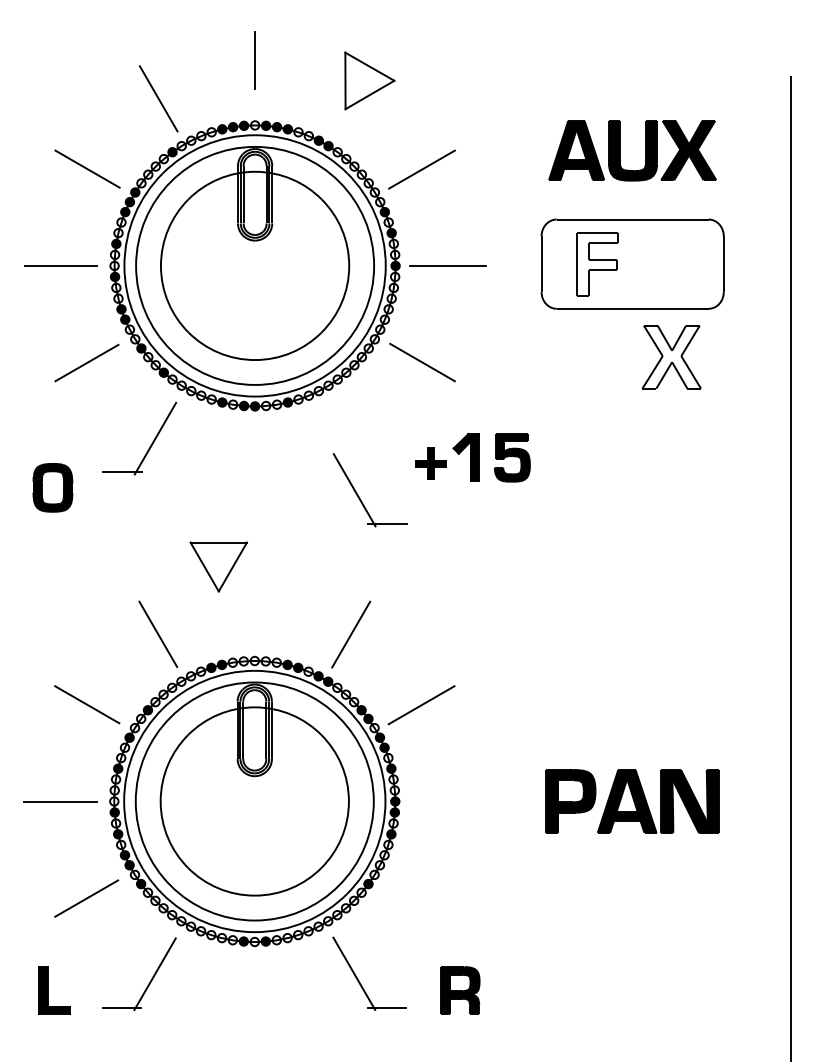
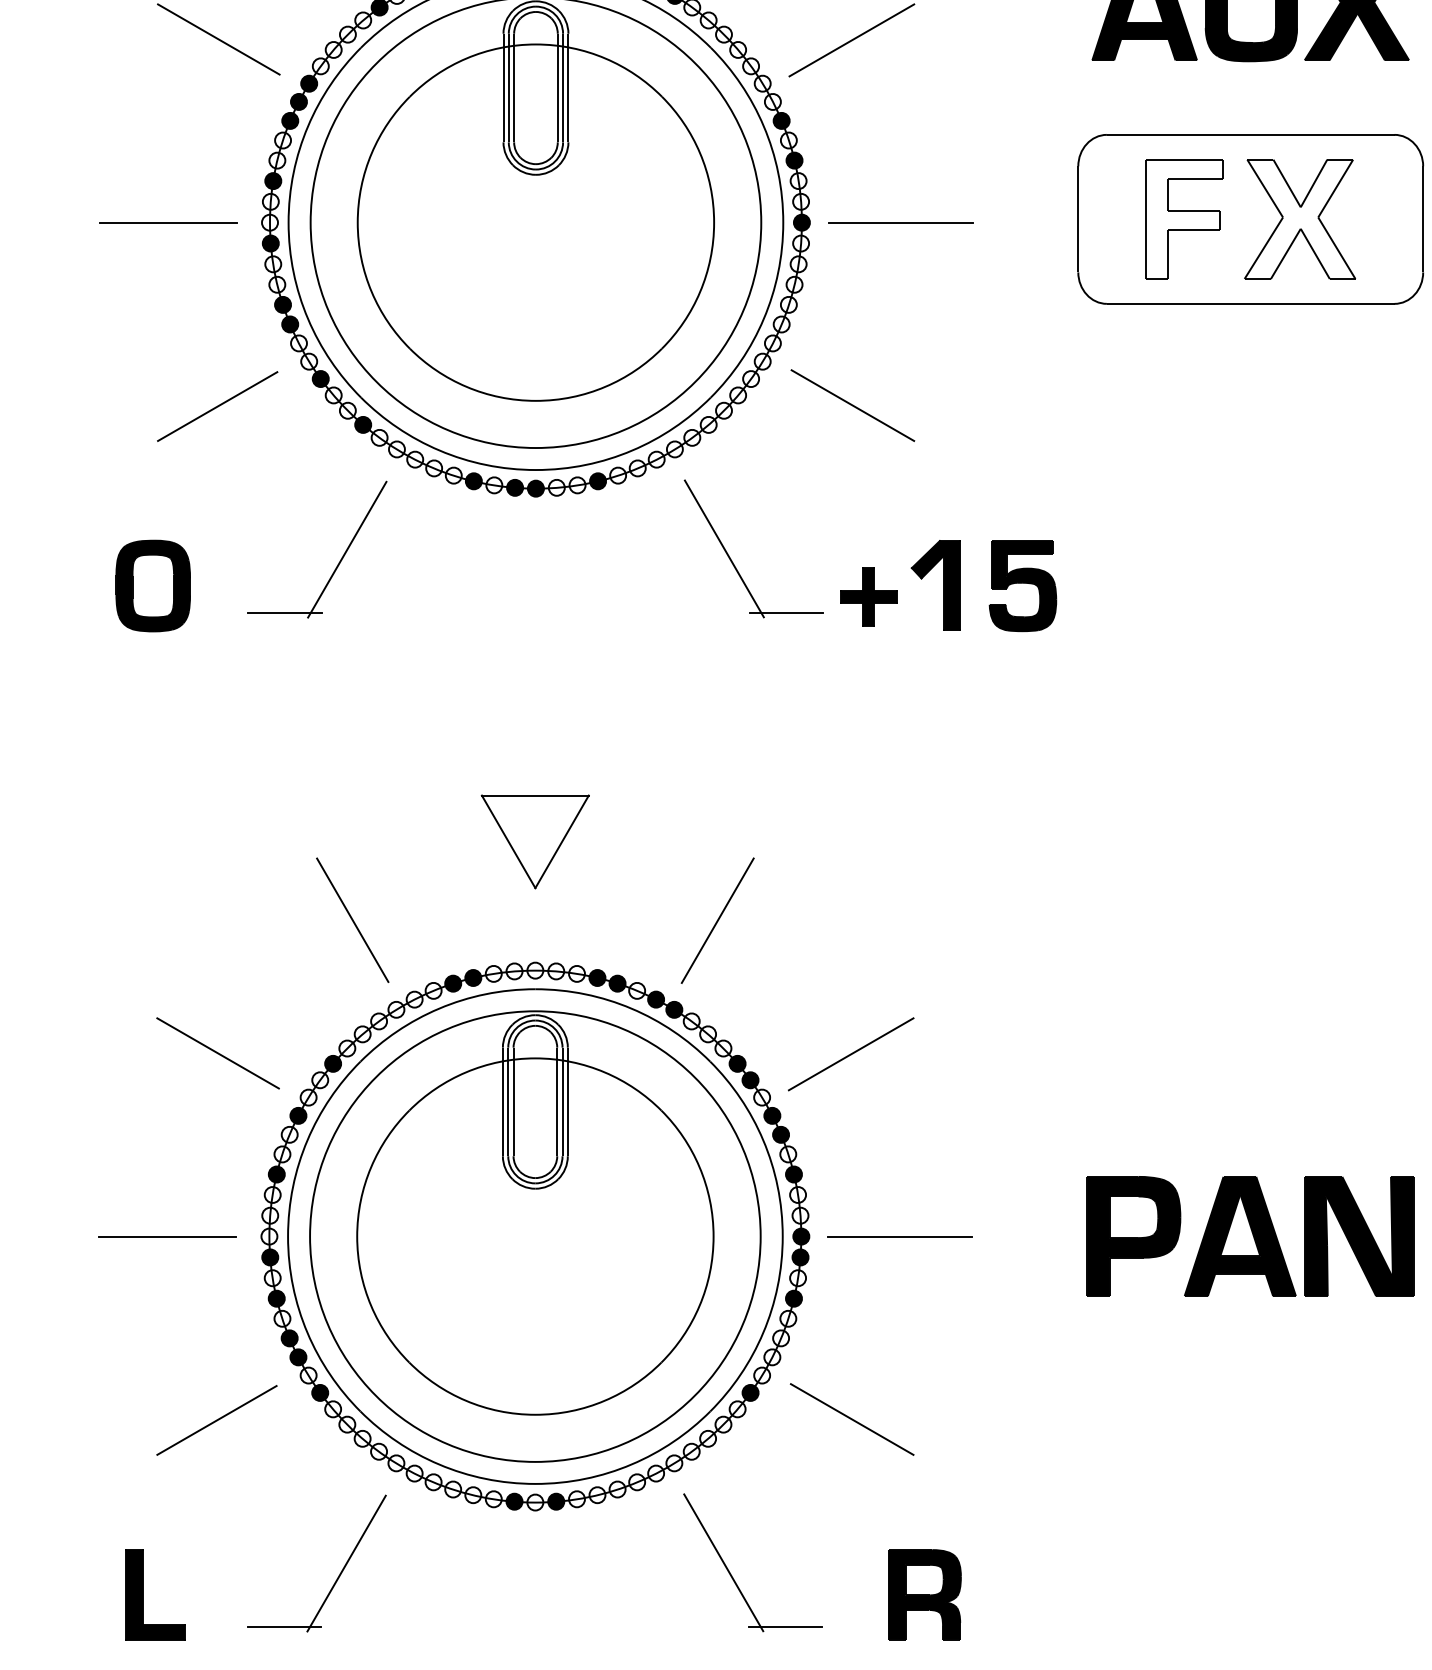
part: (671, 357) -> (1299, 219), moved
part: (52, 487) -> (152, 585), moved
part: (359, 496) -> (733, 560), moved
part: (218, 566) -> (534, 840), moved
line: (447, 801) -> (900, 1236), added
line: (421, 897) -> (850, 1418), added

